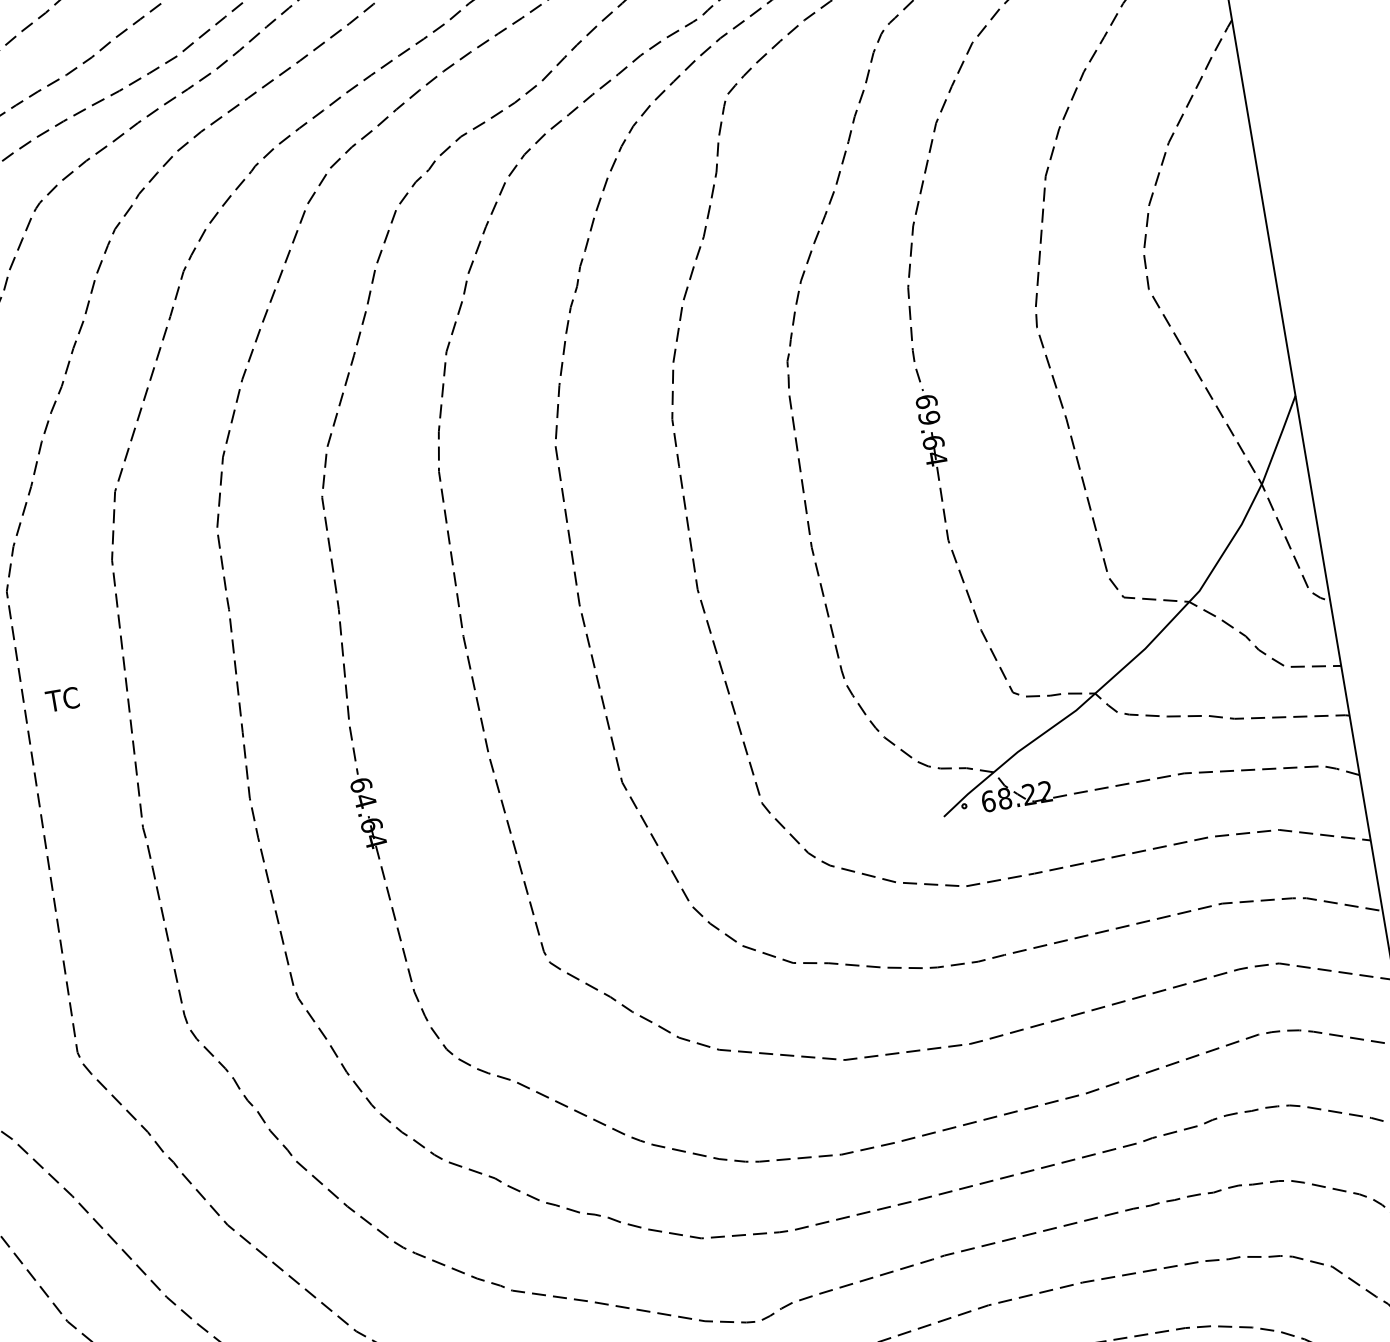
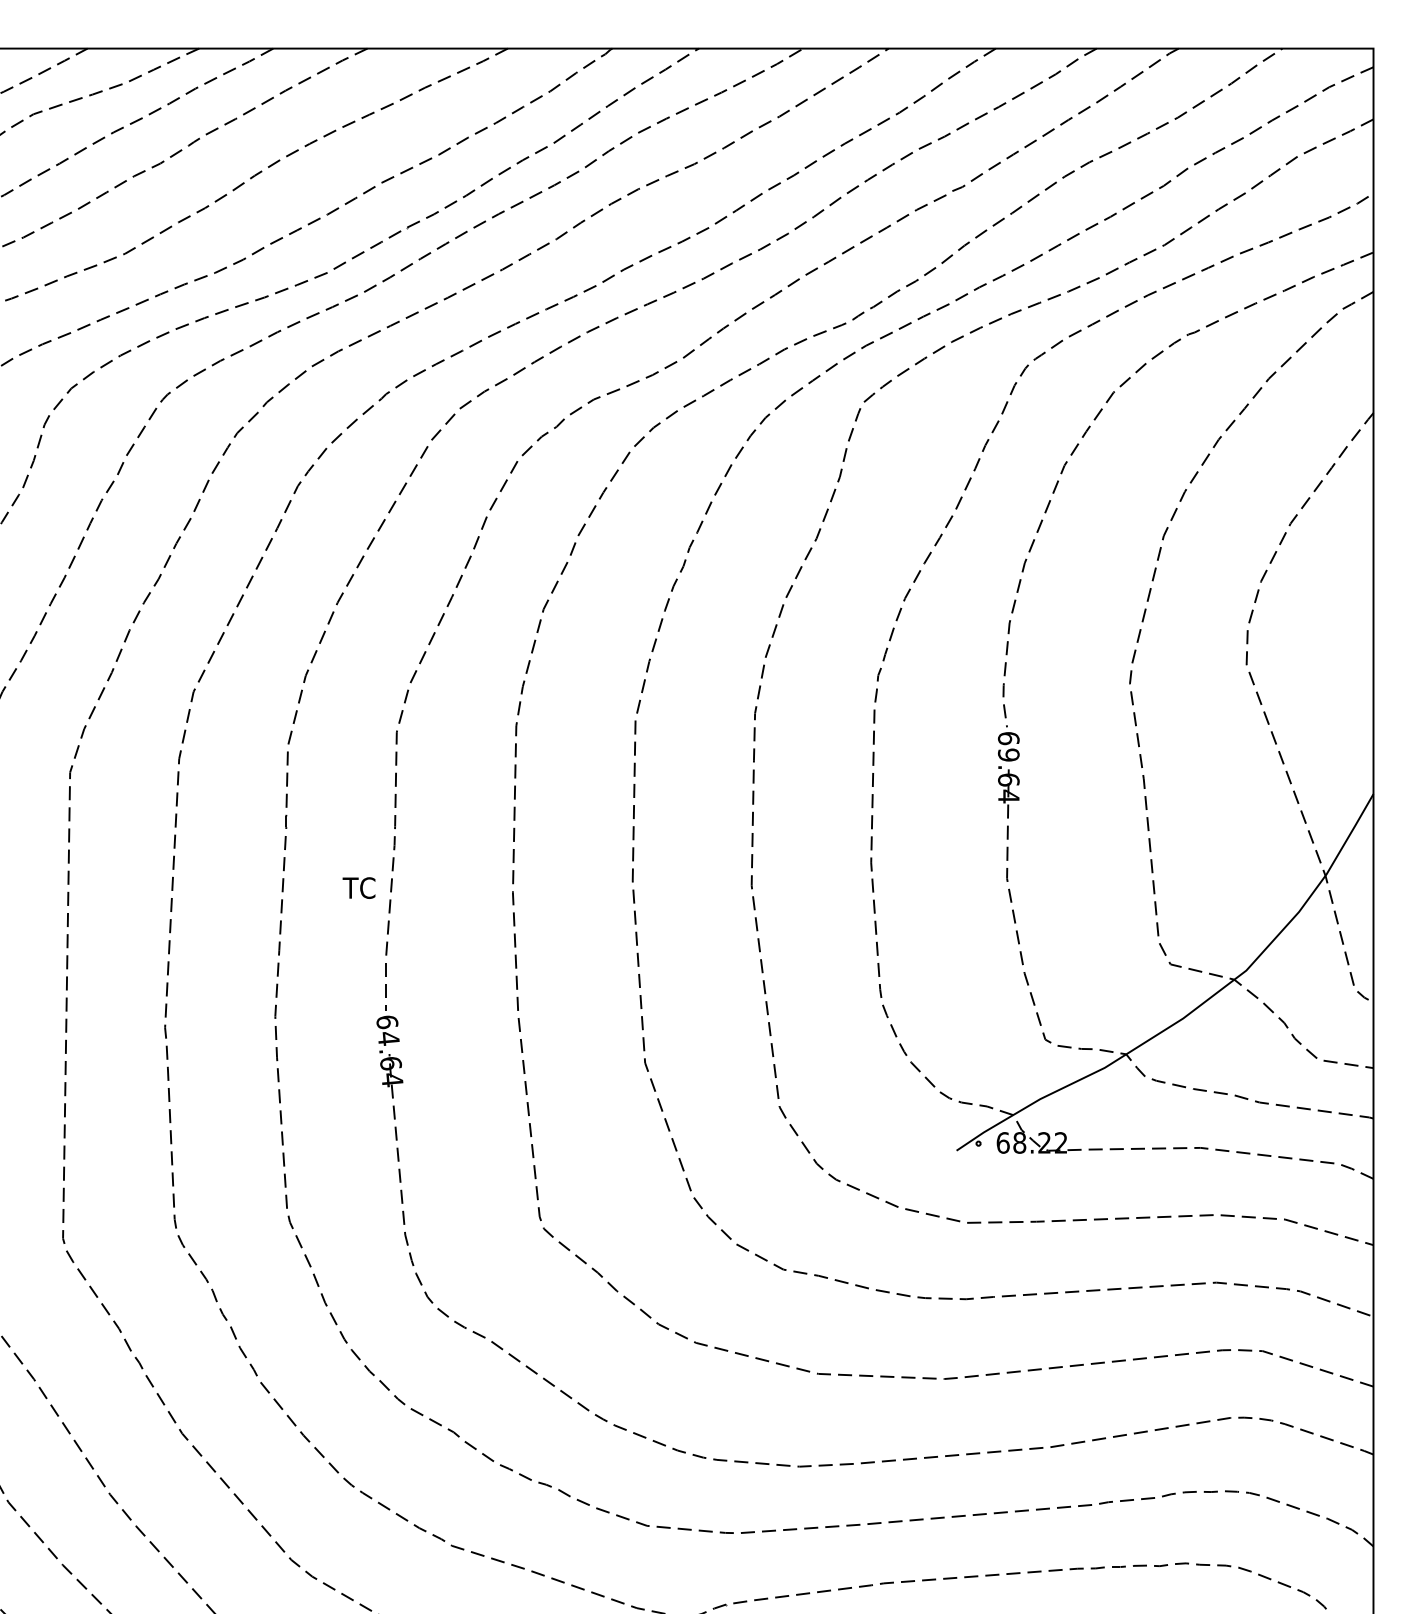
text: (61, 699) -> (358, 887), moved

